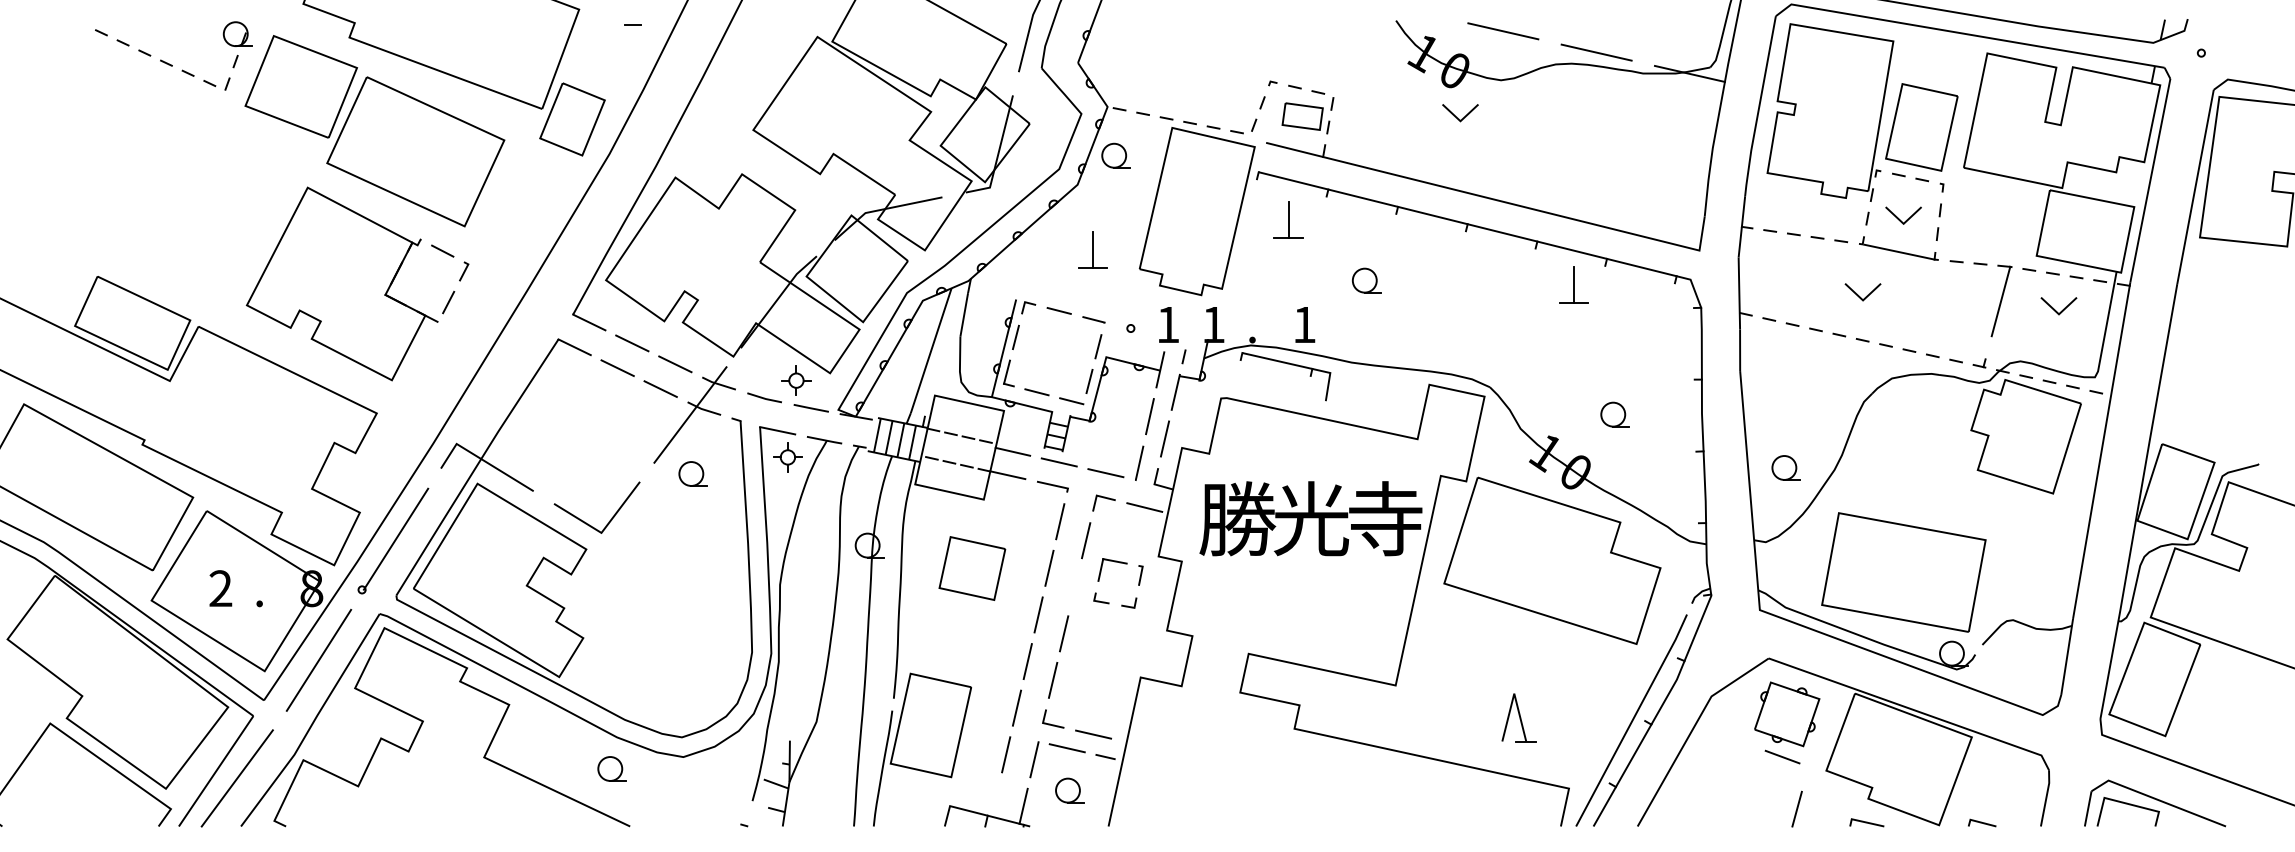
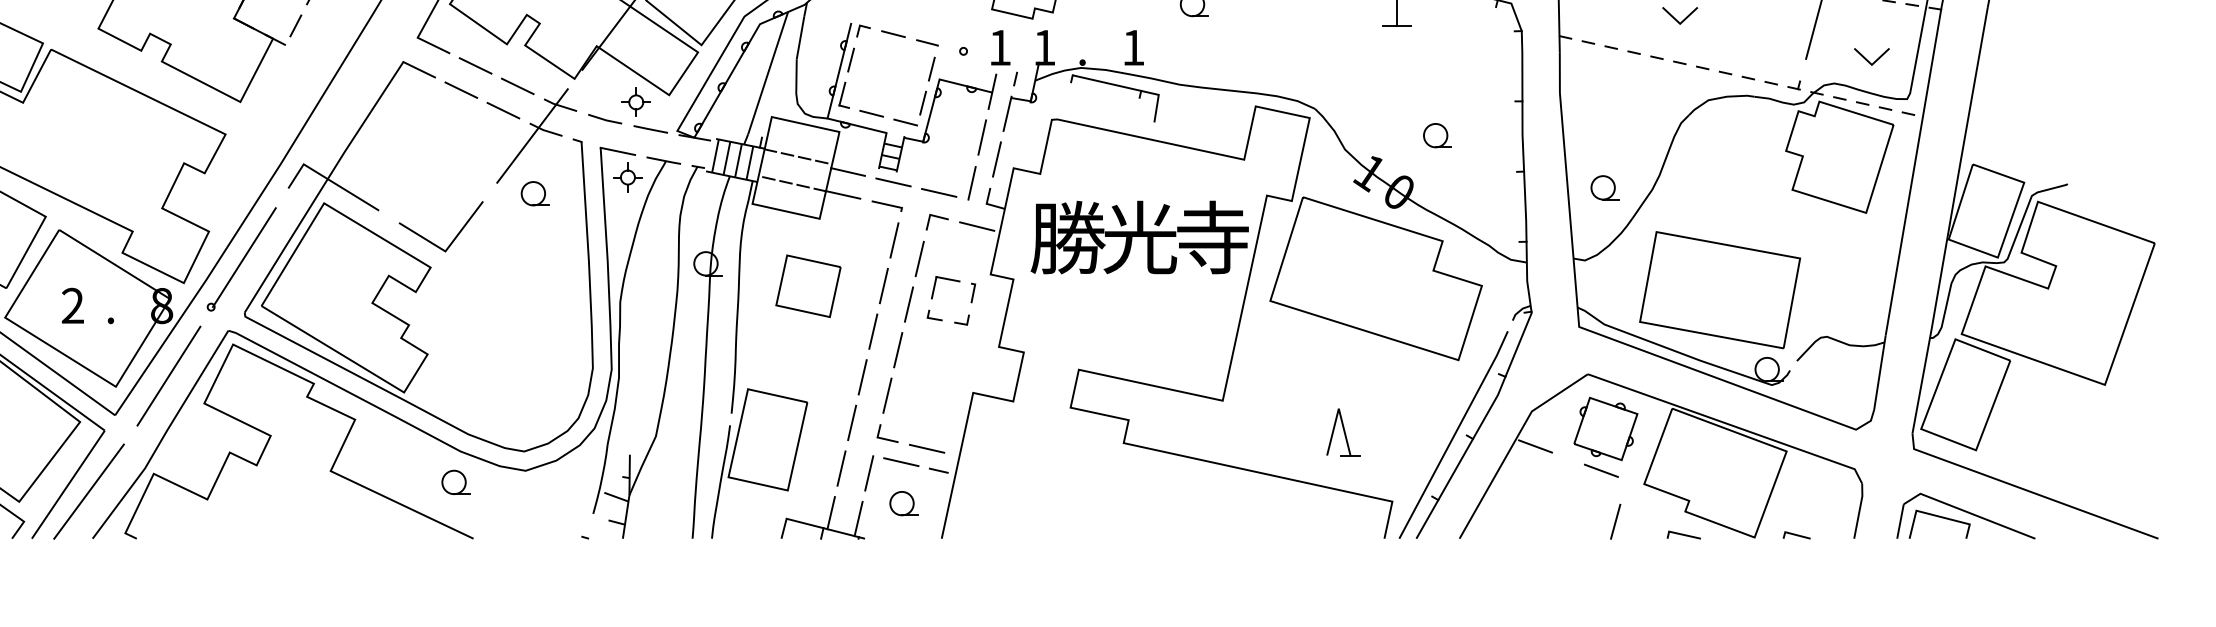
line: (2055, 309) -> (1868, 60), moved
line: (1074, 586) -> (908, 303), added
line: (1715, 732) -> (1535, 446), added
line: (995, 799) -> (831, 512), added

